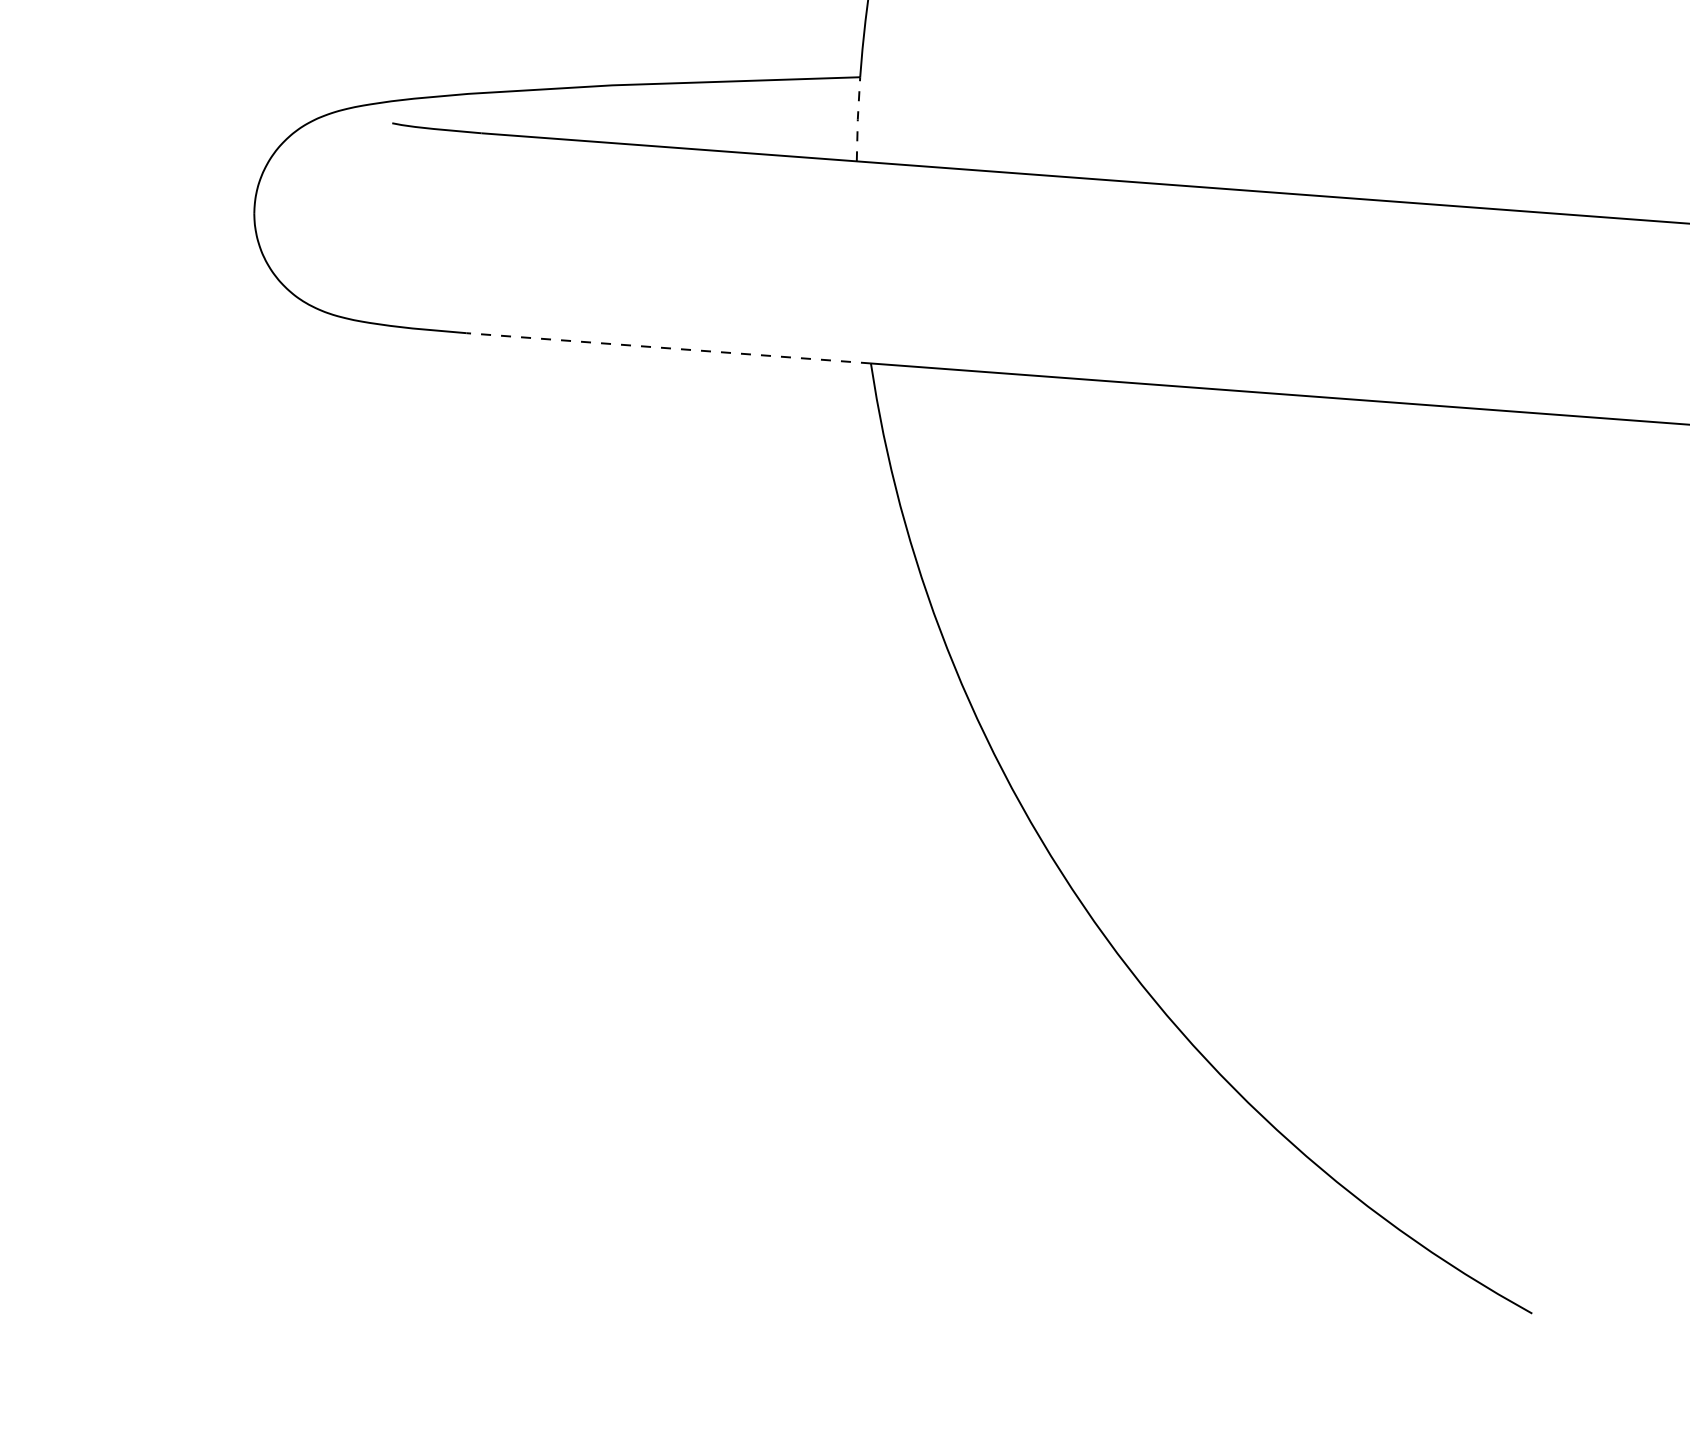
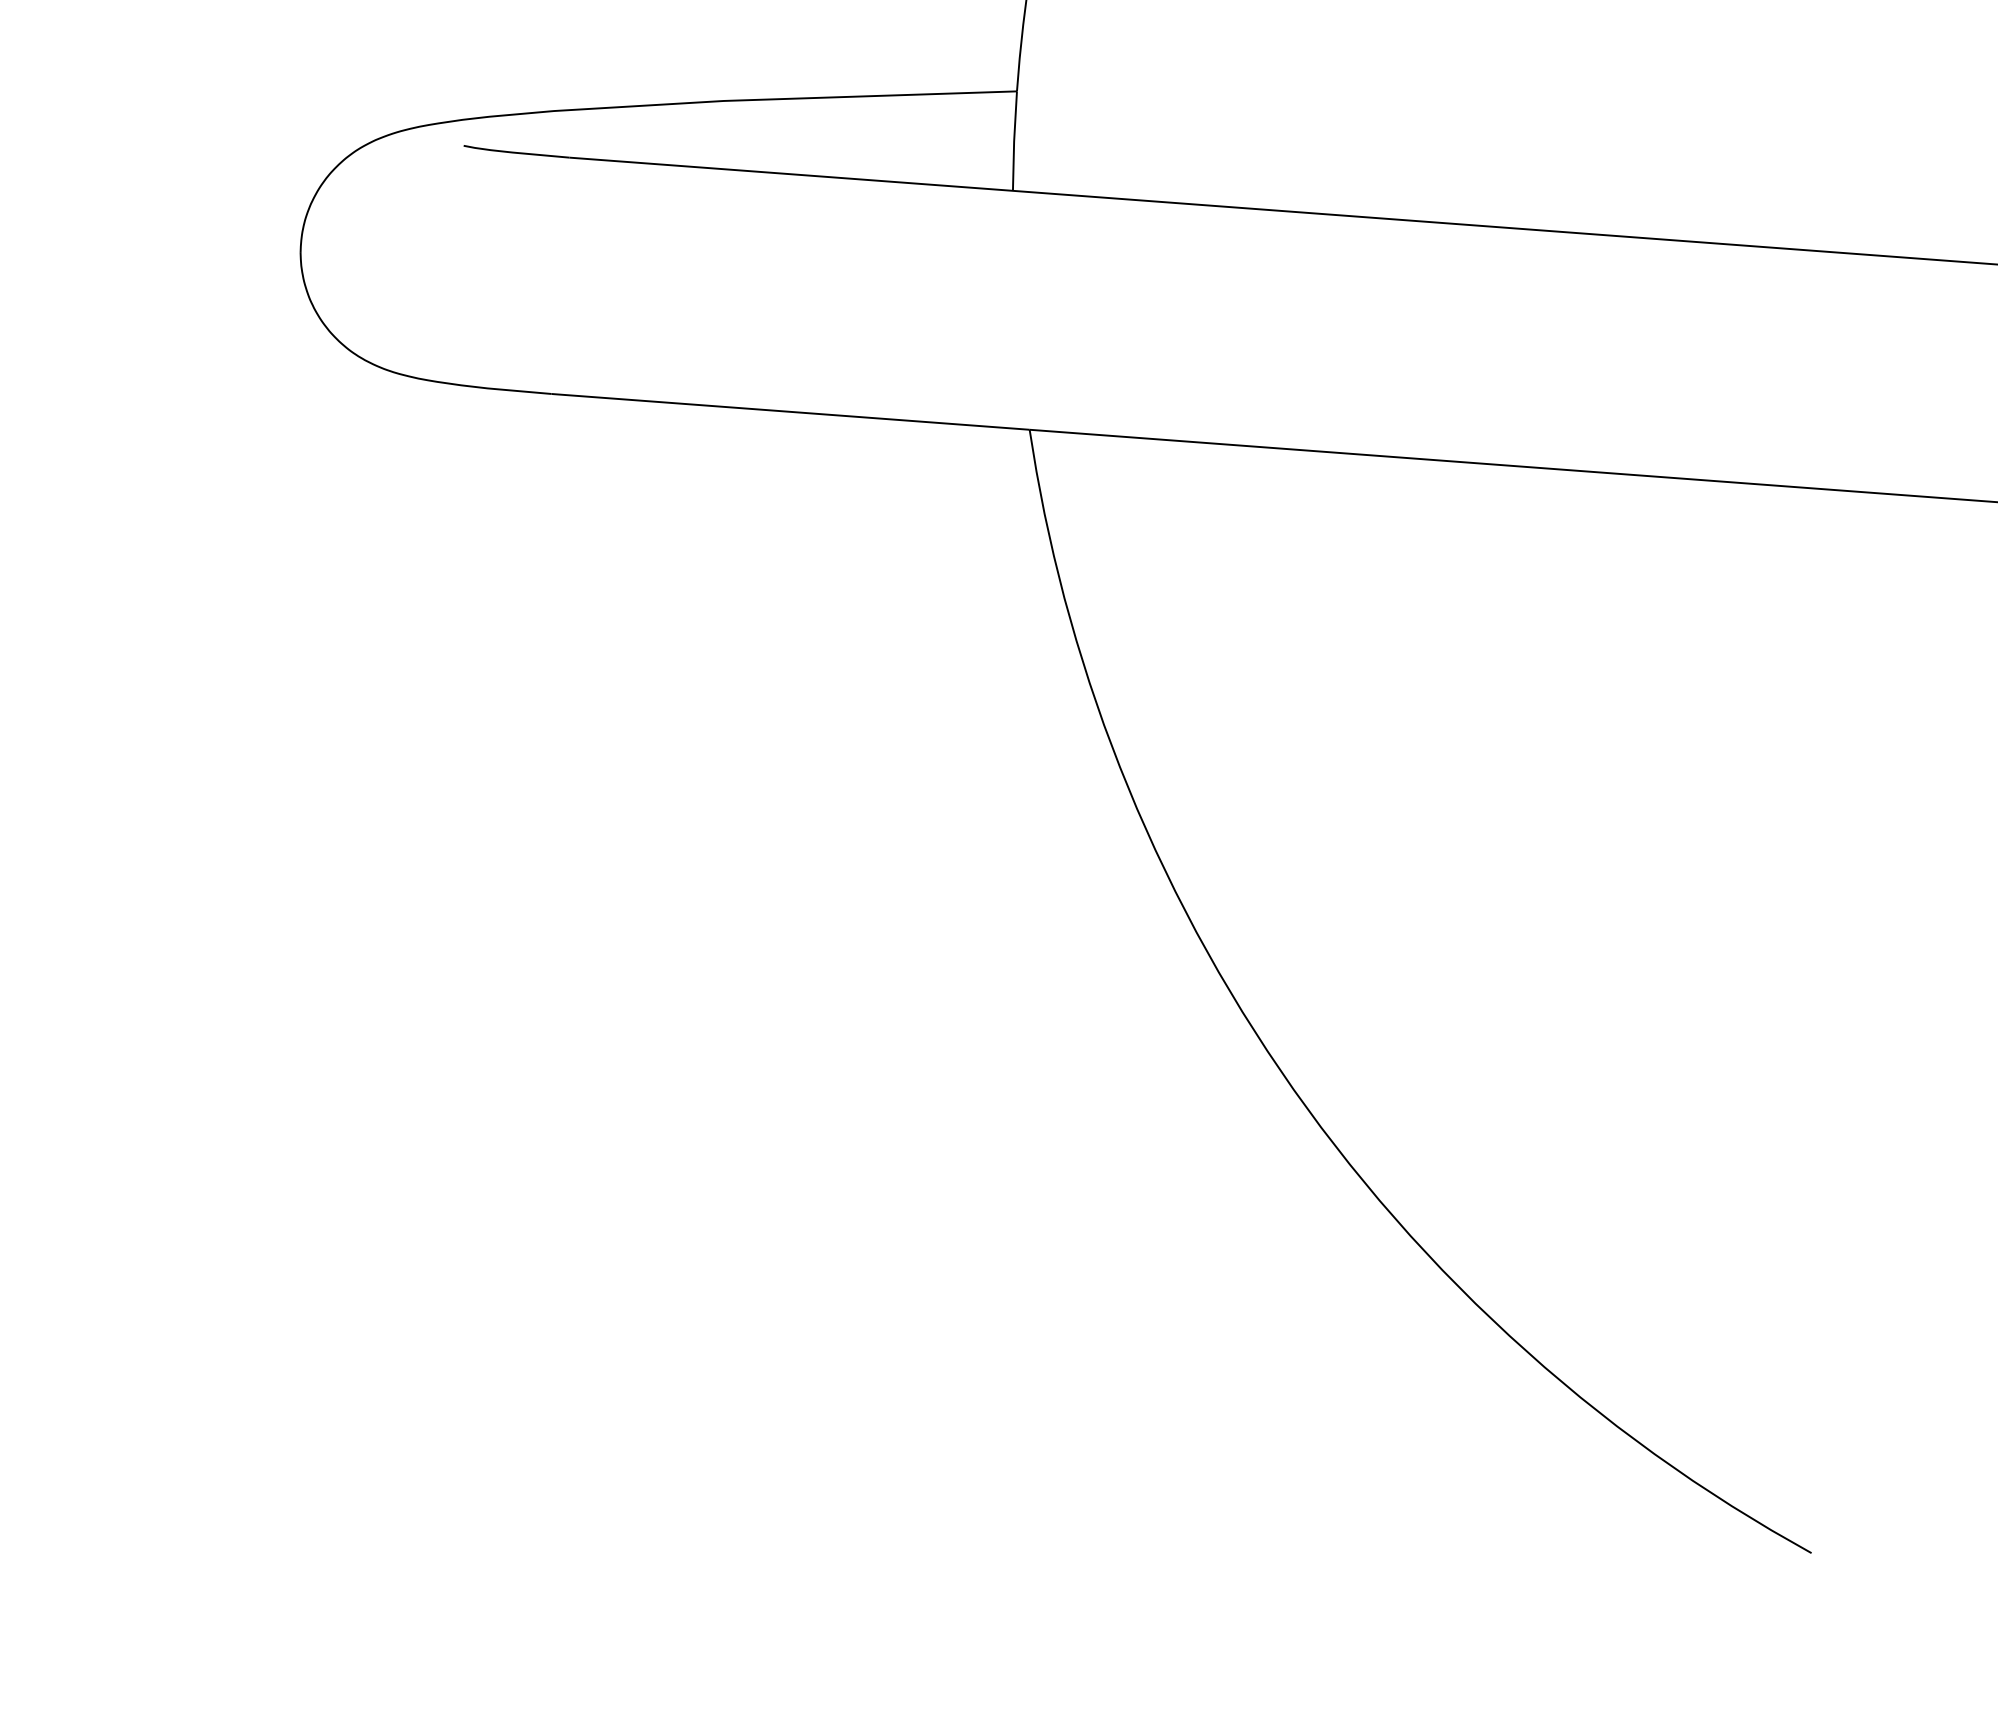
line: (857, 119) -> (1013, 141), dashed -> solid
line: (668, 348) -> (790, 412), dashed -> solid

